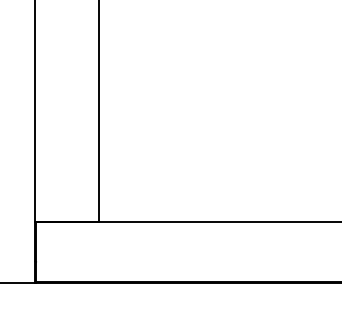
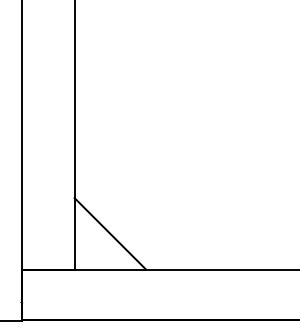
line: (141, 178) -> (110, 233), added

